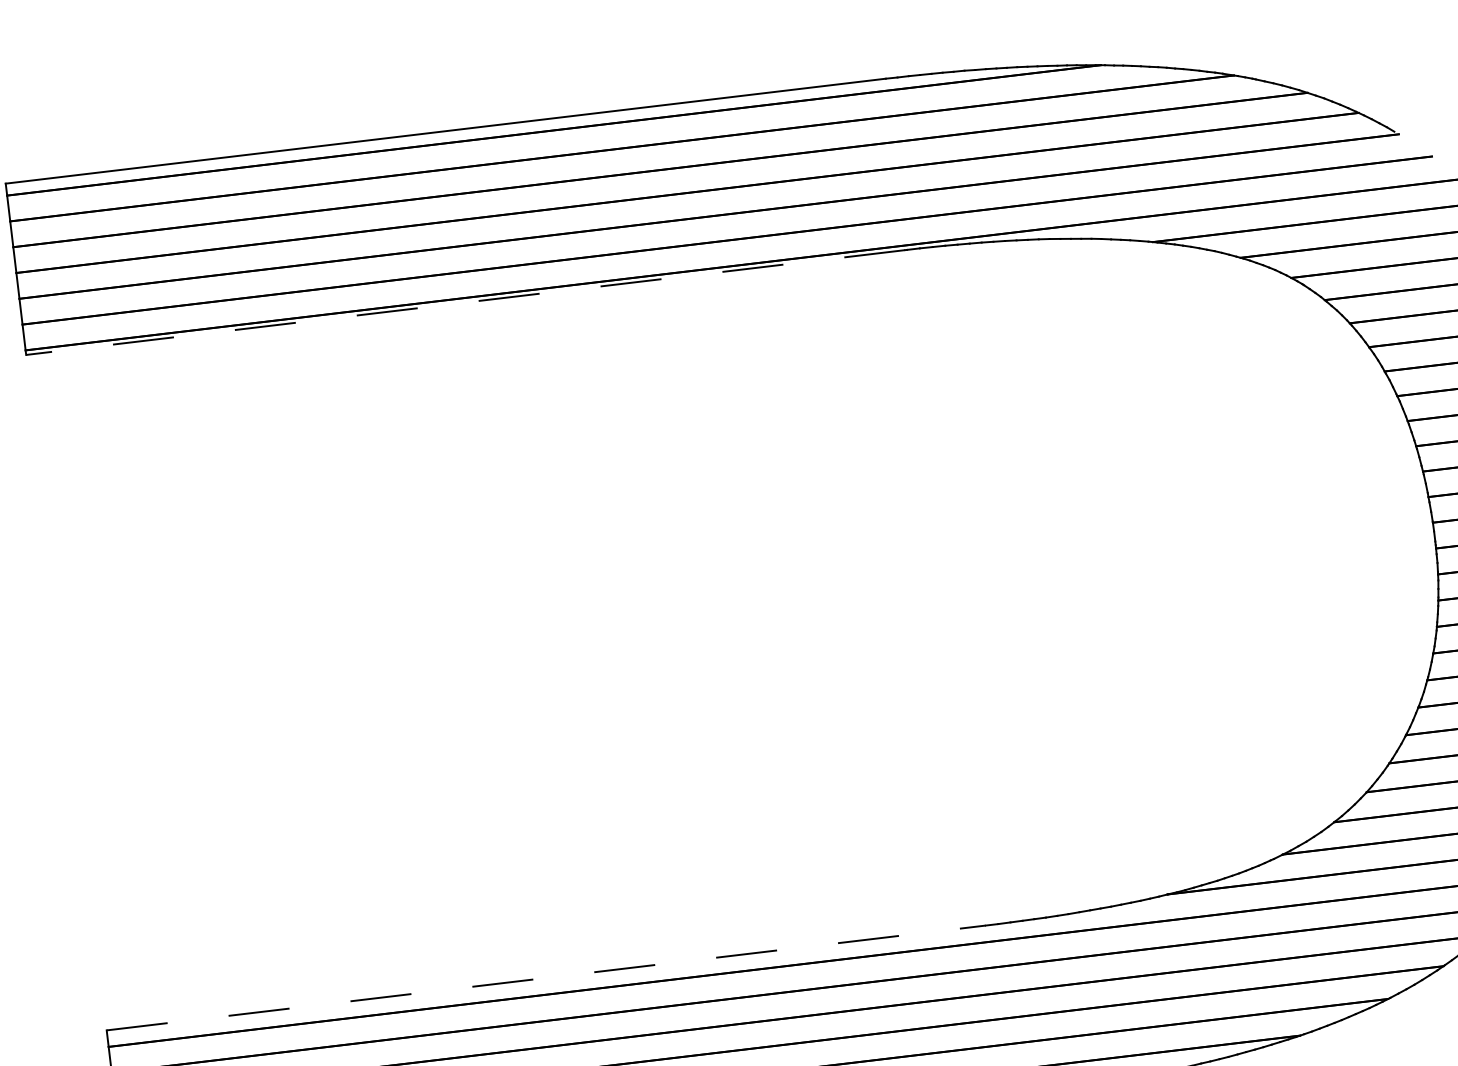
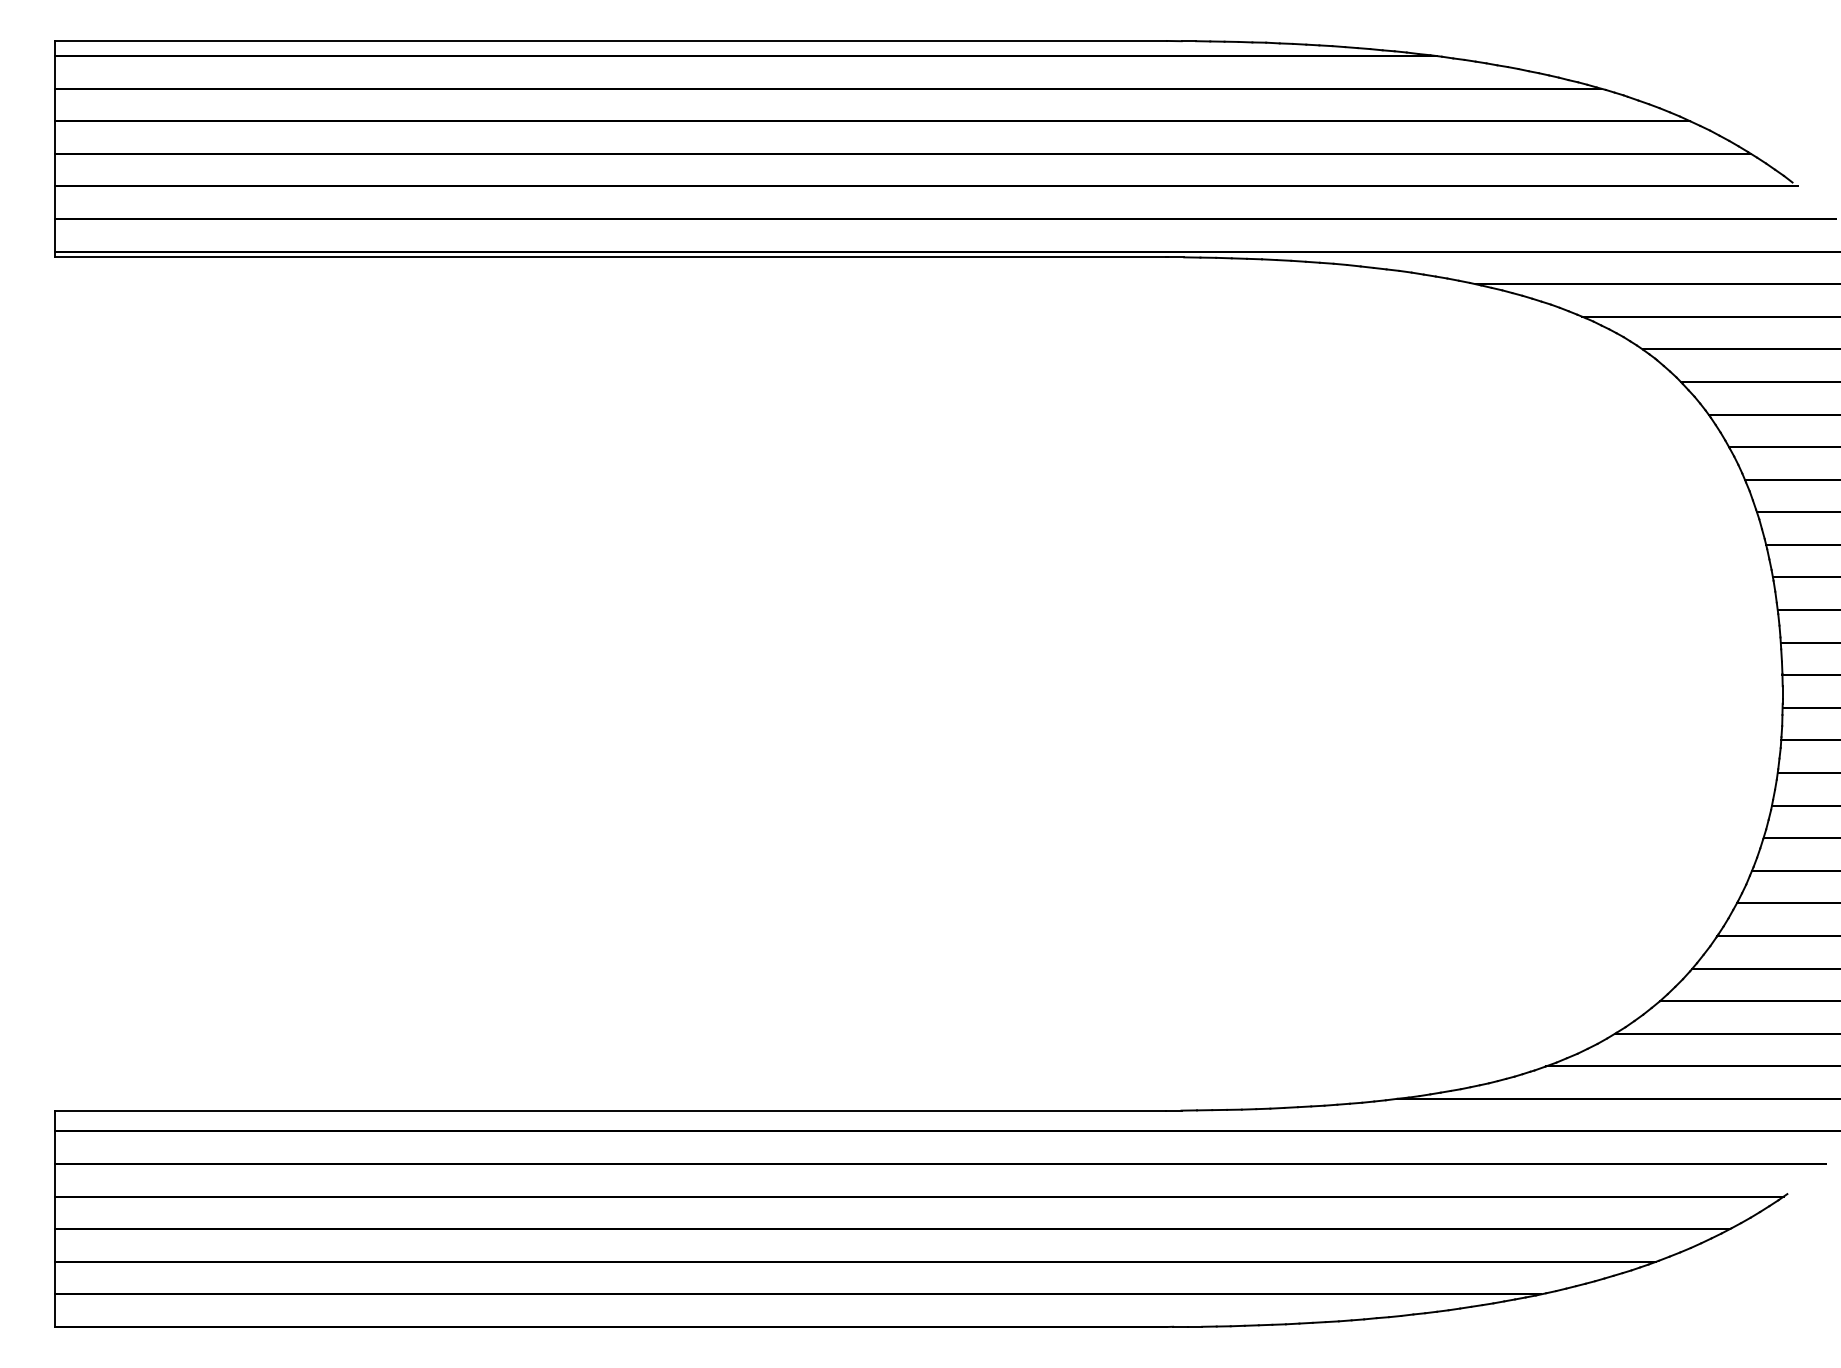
line: (464, 302) -> (609, 257), dashed -> solid
line: (546, 977) -> (610, 1110), dashed -> solid

